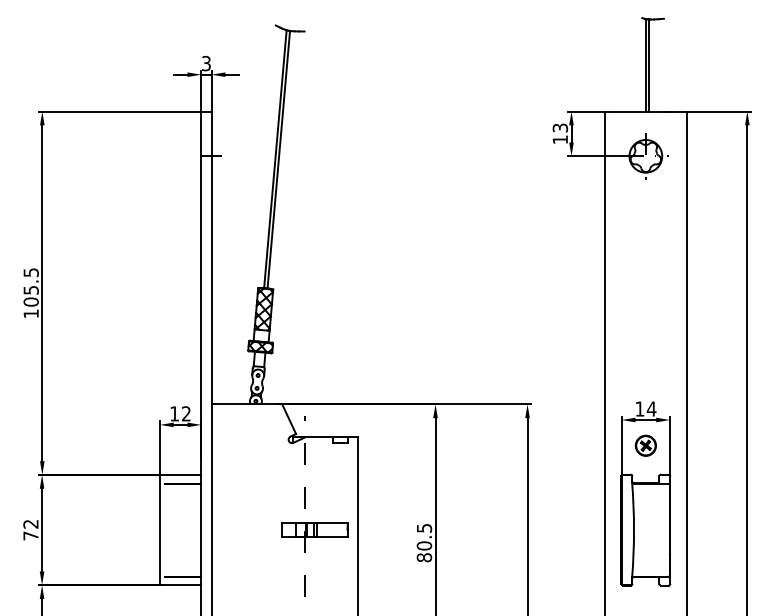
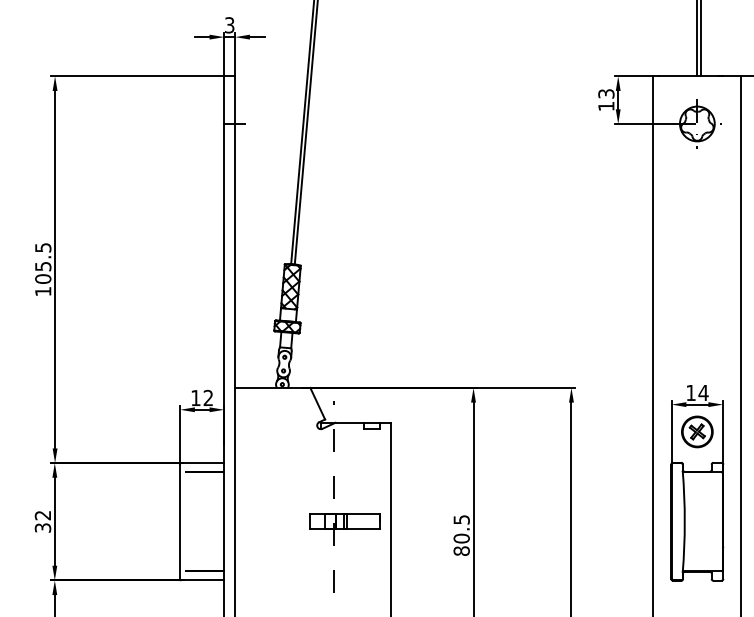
part: (645, 445) -> (696, 431), size x1.43
text: (30, 535) -> (42, 527), 72 -> 32

